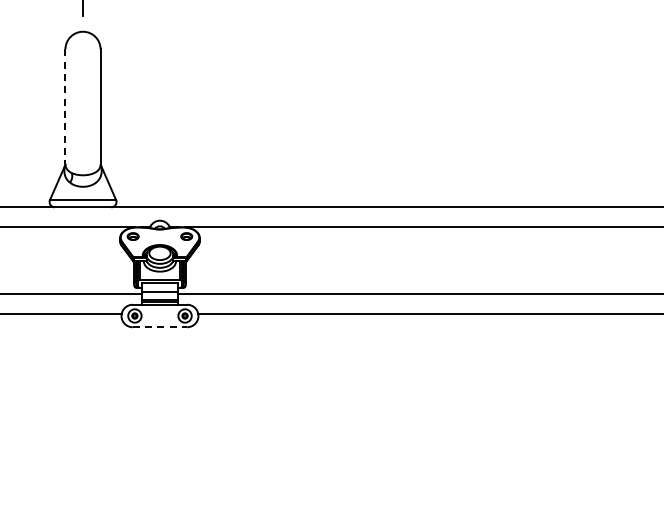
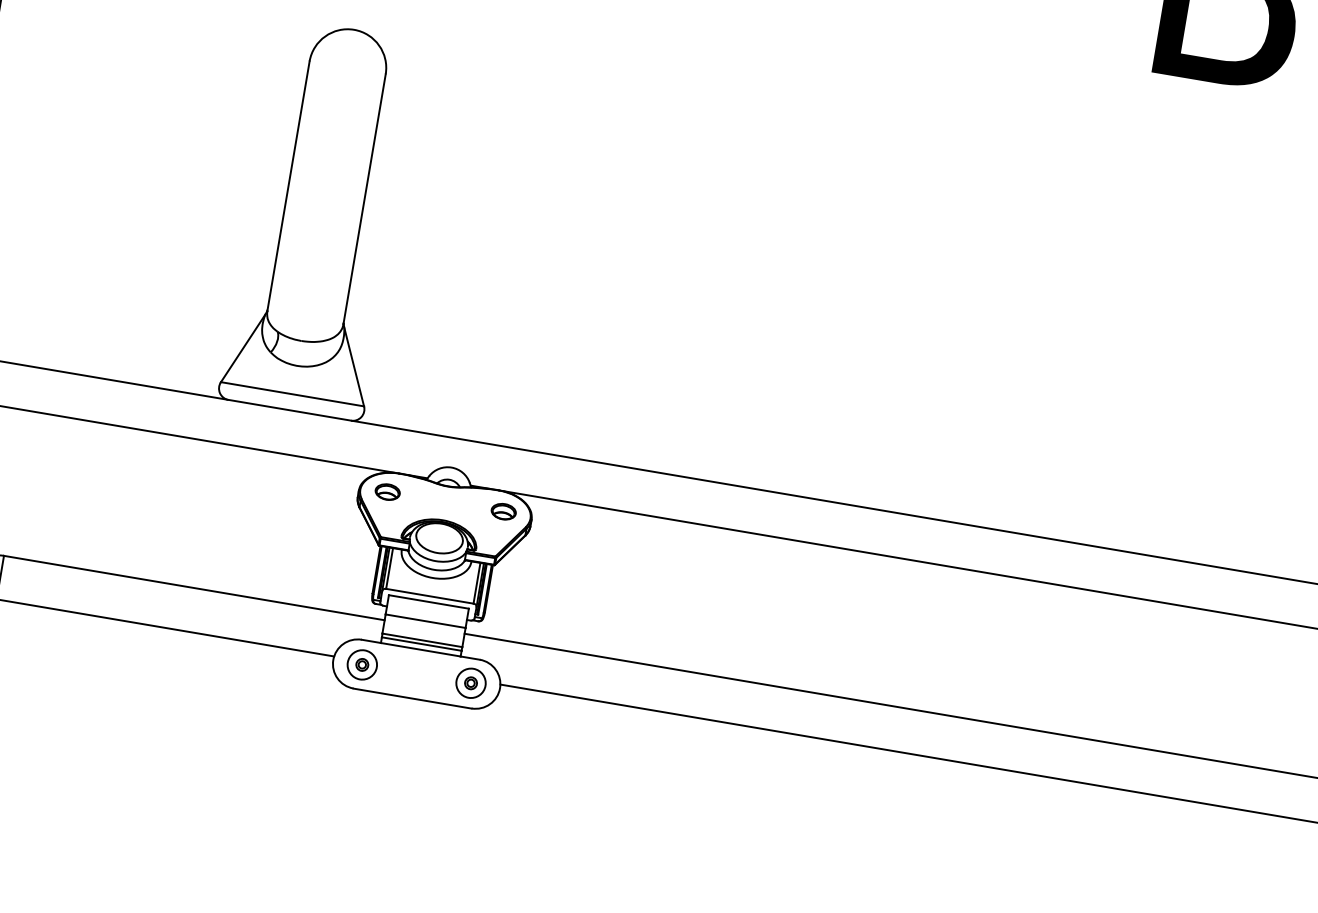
line: (65, 106) -> (288, 185), dashed -> solid
line: (160, 327) -> (413, 699), dashed -> solid

